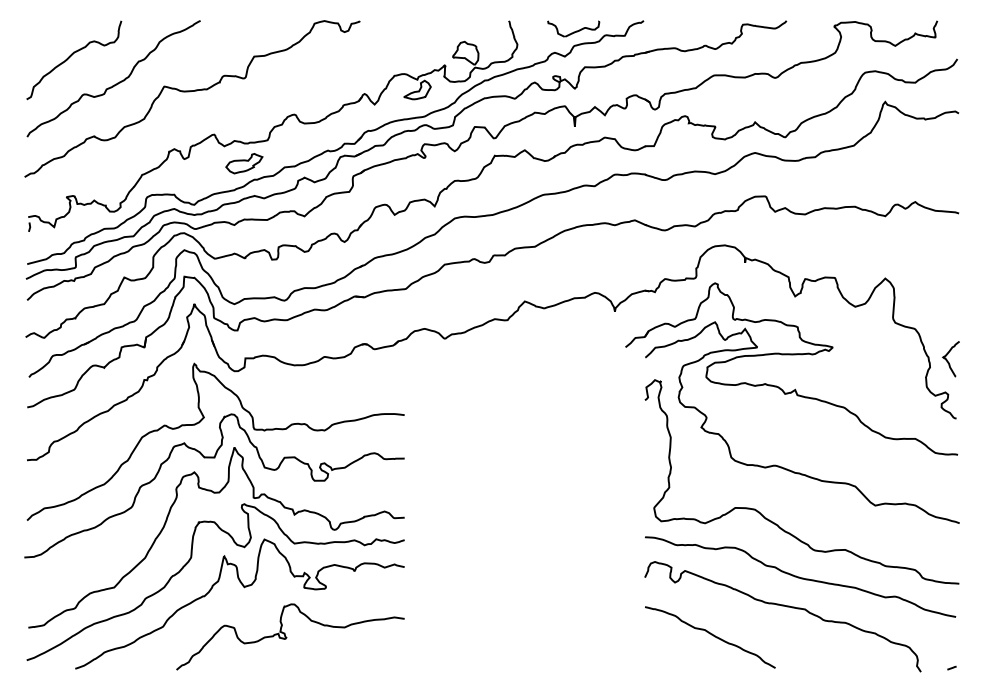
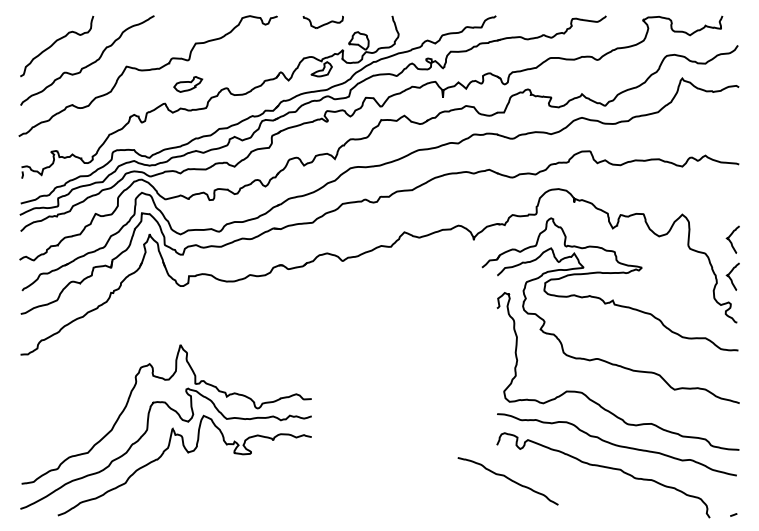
curve: (573, 31) -> (323, 24), moved
part: (244, 163) -> (188, 84), moved
curve: (948, 313) -> (731, 241), added
part: (214, 460) -> (165, 354), removed
curve: (711, 635) -> (509, 479), moved
curve: (287, 637) -> (221, 491), removed

